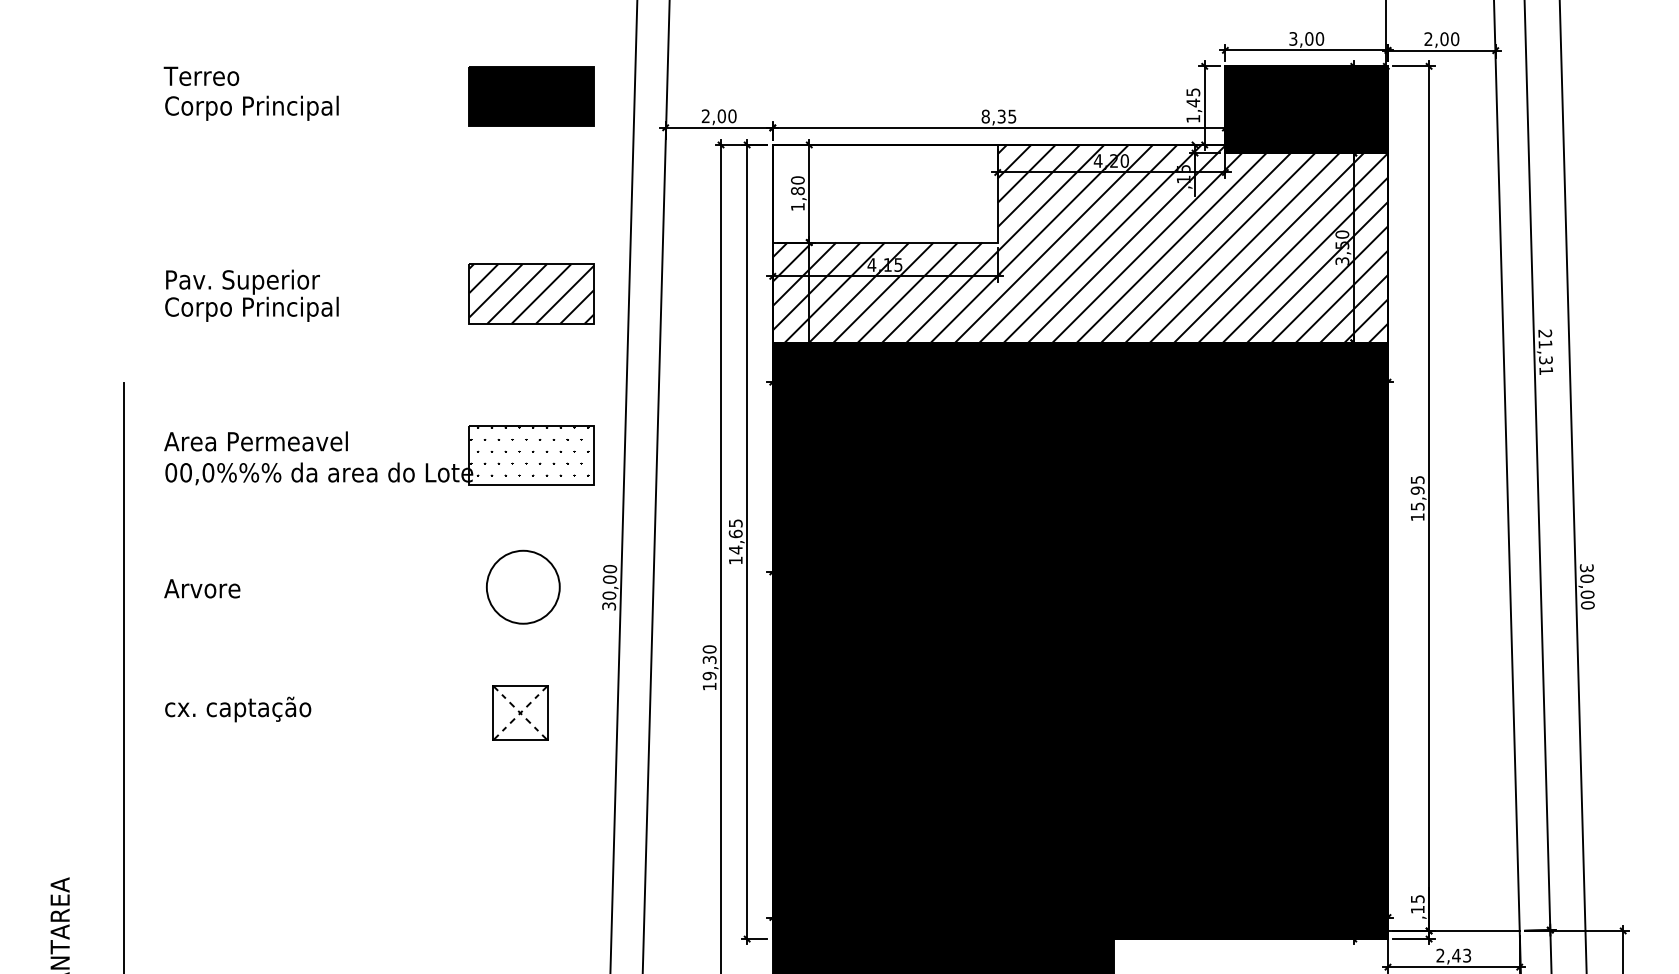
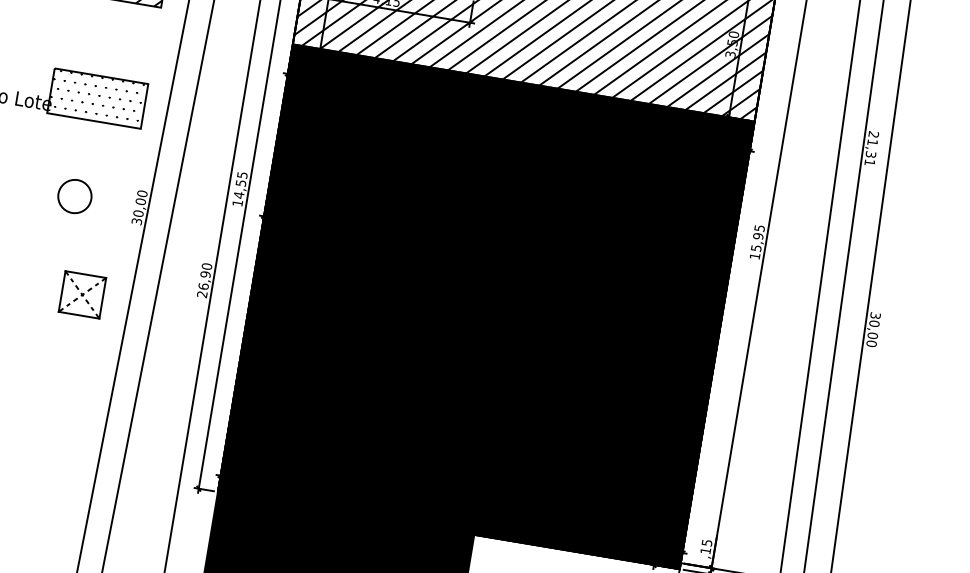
text: (735, 533) -> (240, 182), 14,65 -> 14,55
circle: (522, 586) -> (74, 195), size x0.6
text: (709, 673) -> (203, 284), 19,30 -> 26,90
part: (520, 712) -> (82, 294), moved

